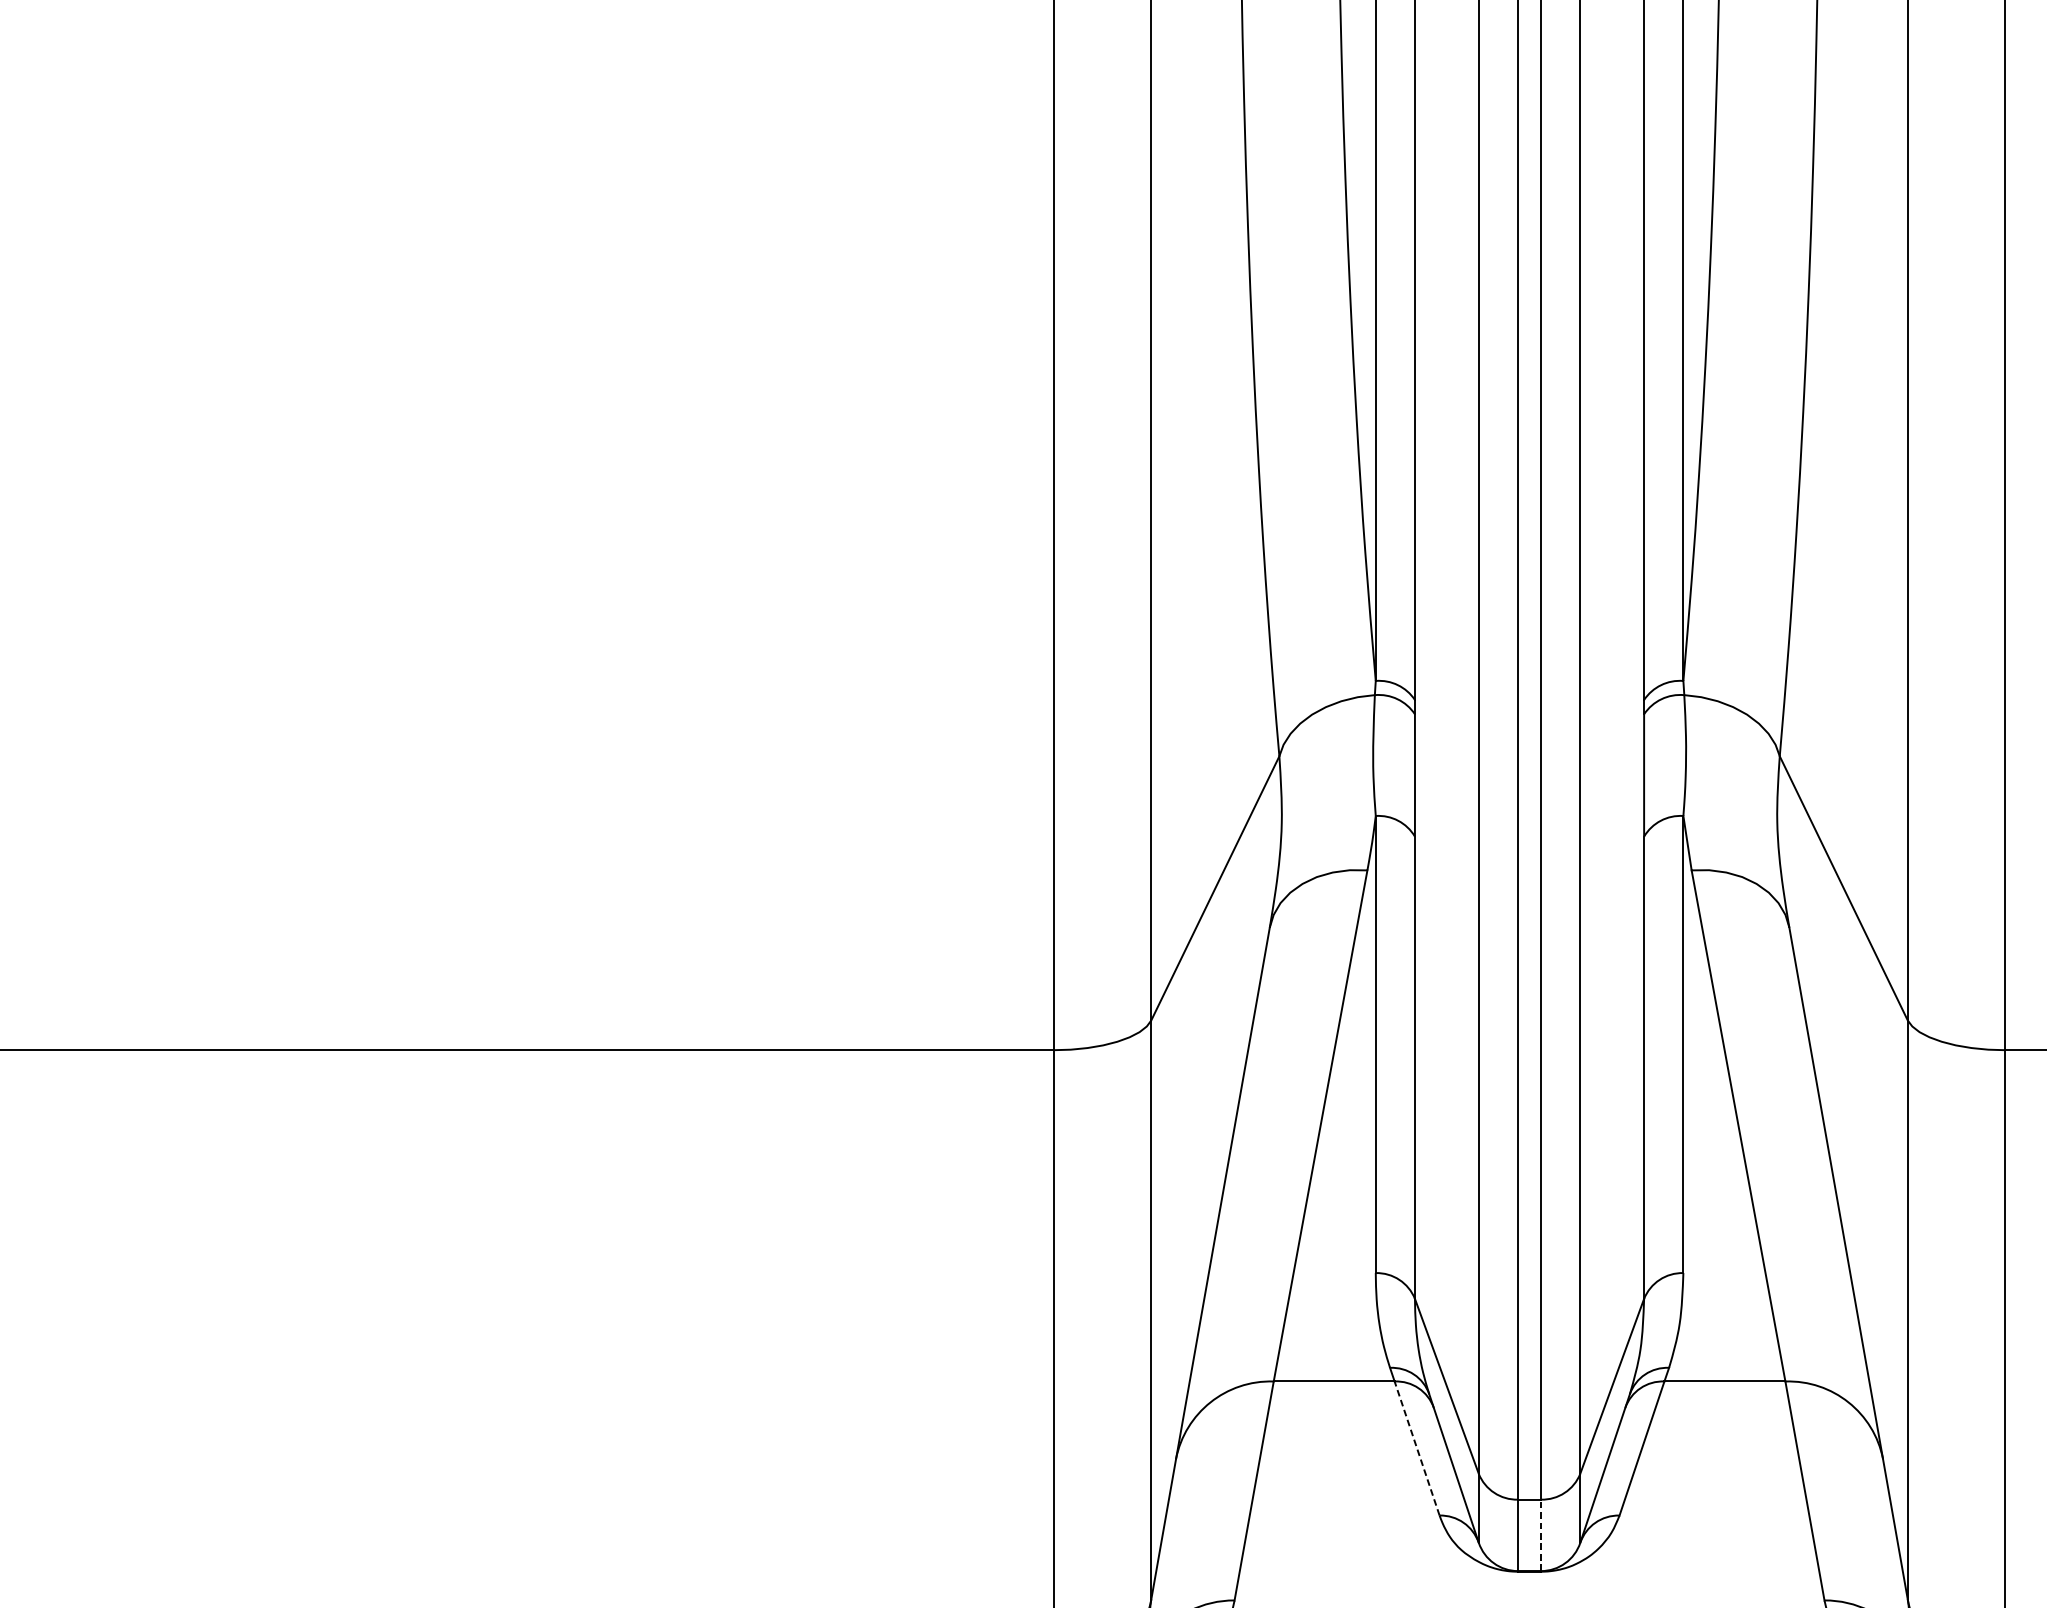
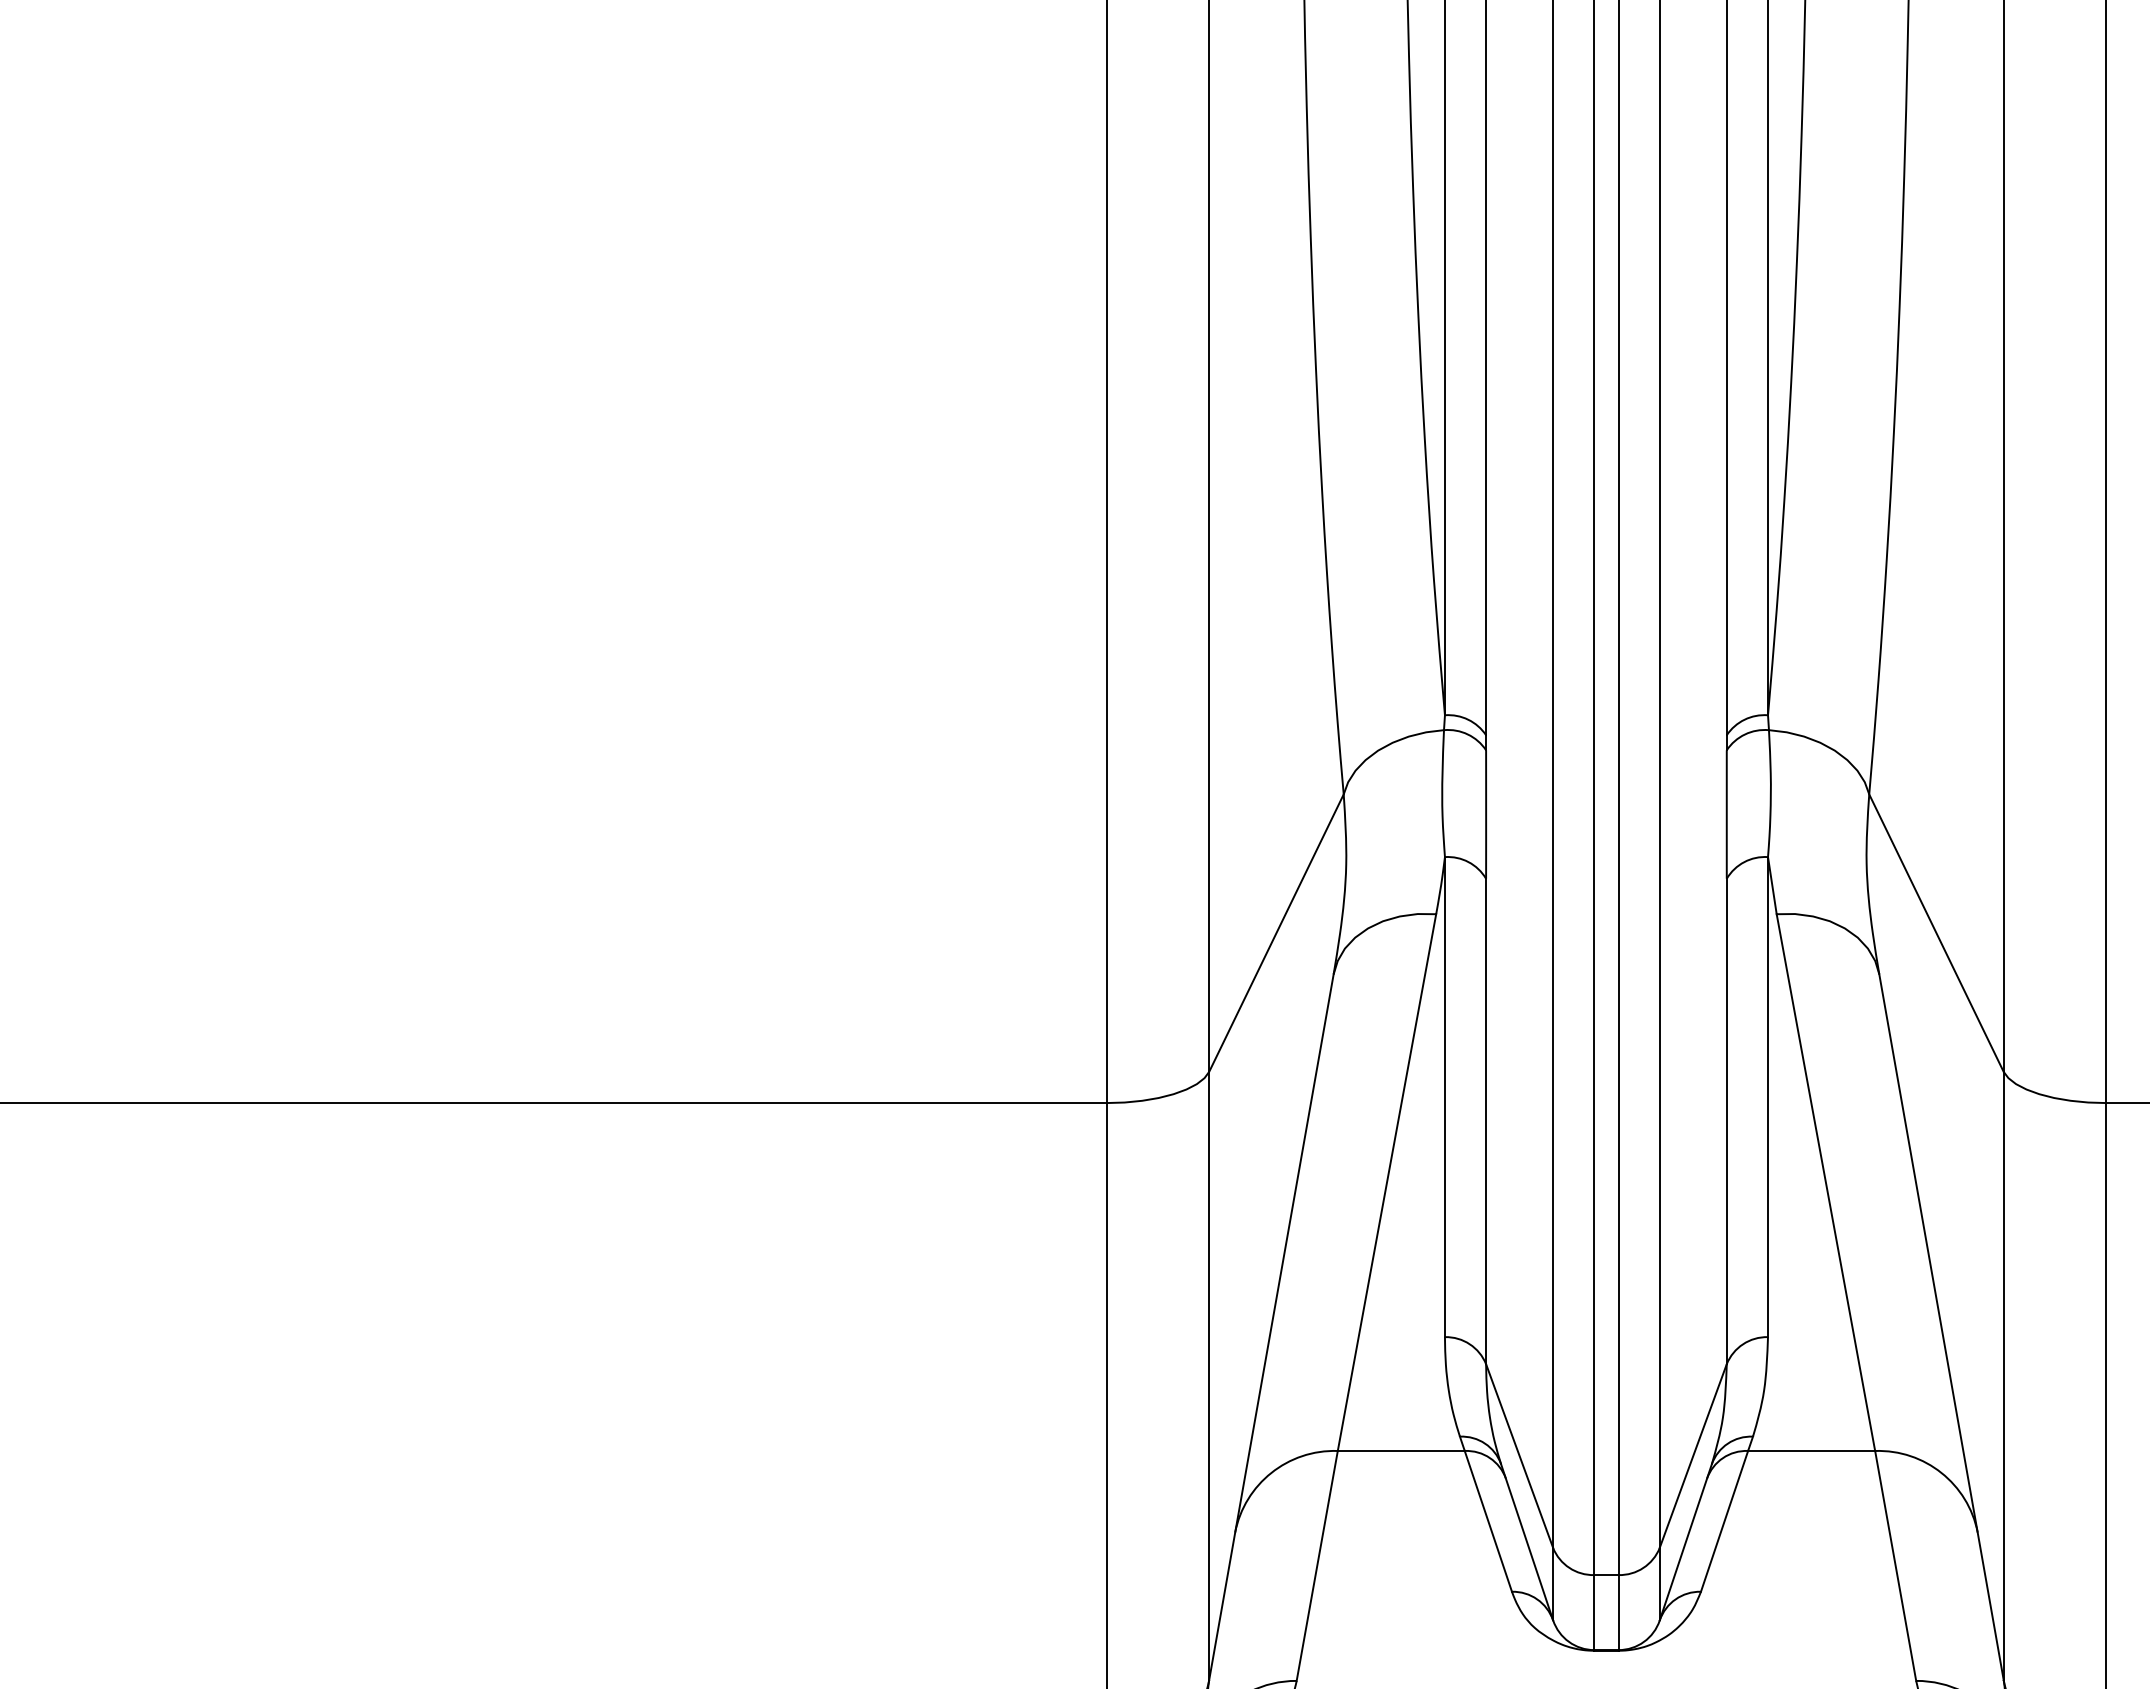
line: (1417, 1447) -> (1488, 1520), dashed -> solid
line: (1541, 1535) -> (1618, 1612), dashed -> solid

